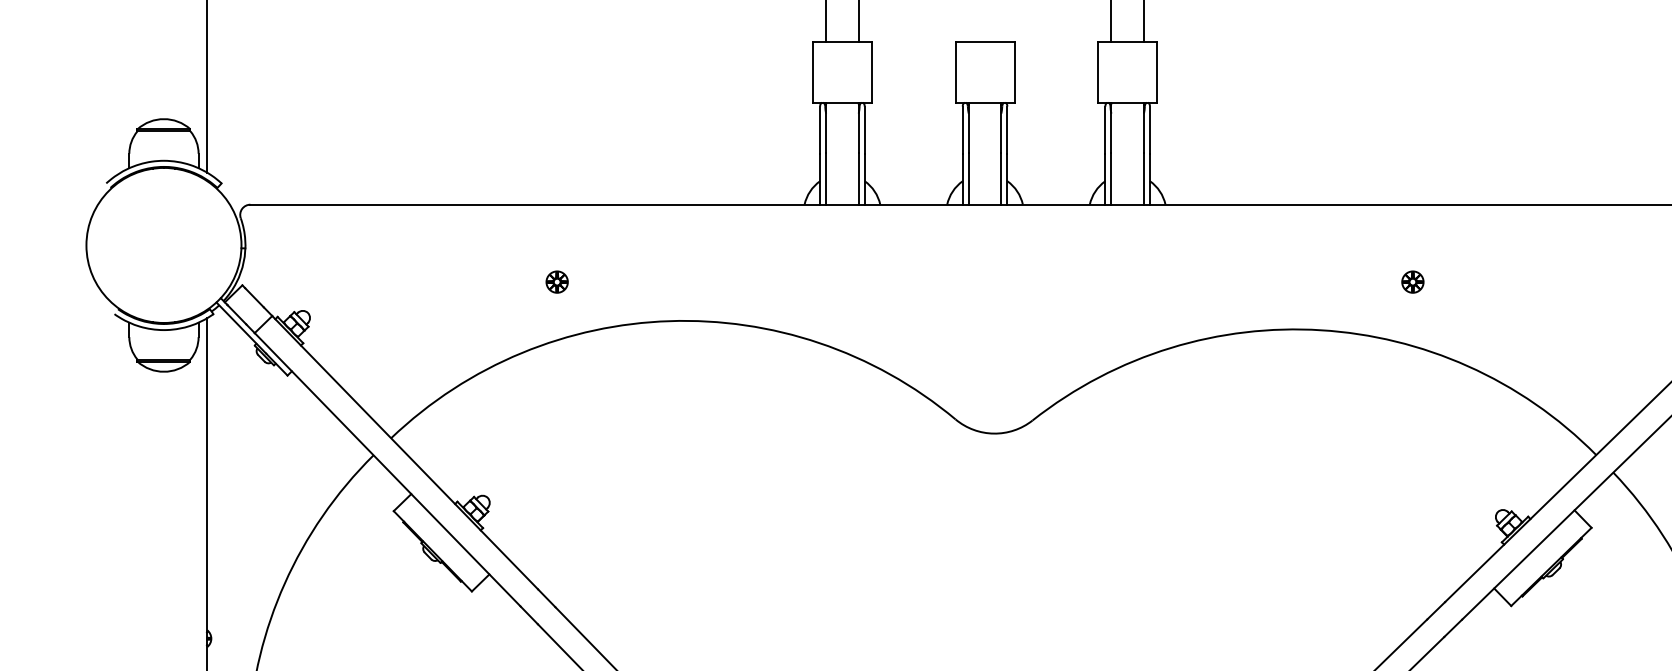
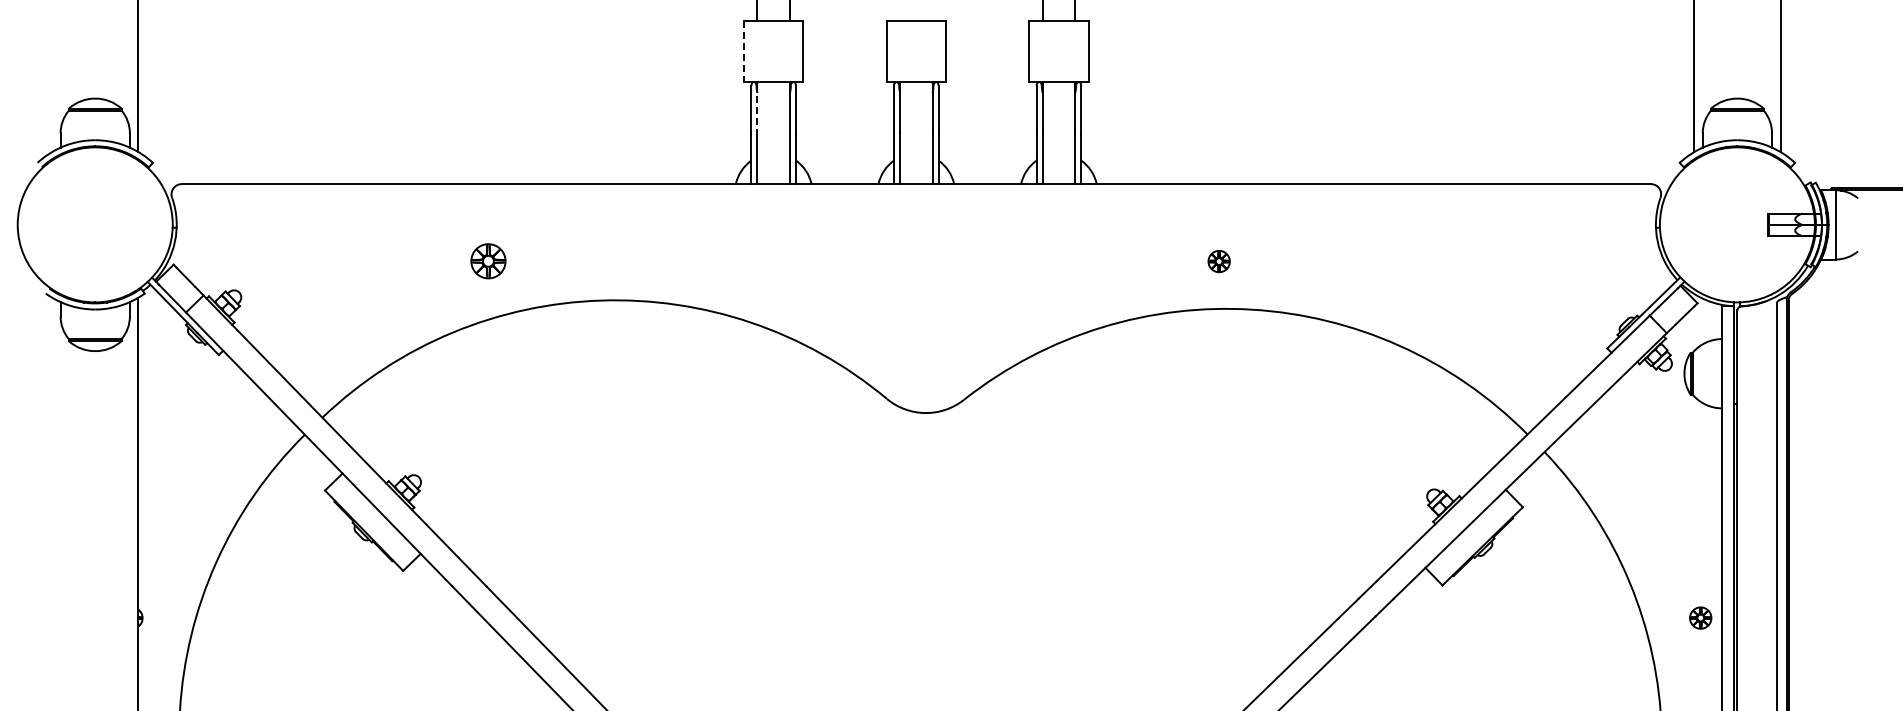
line: (813, 72) -> (744, 51), solid -> dashed
line: (826, 129) -> (757, 108), solid -> dashed
part: (557, 282) -> (488, 261), size x1.6
part: (1412, 282) -> (1218, 261), moved

